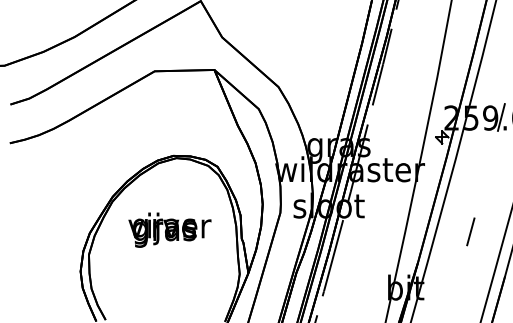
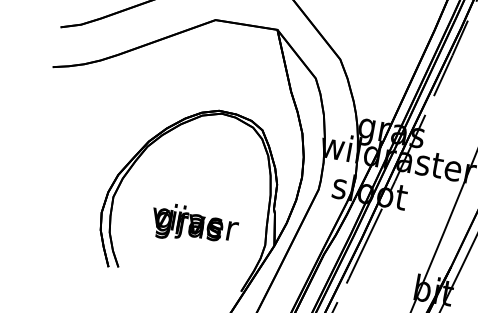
text: (169, 229) -> (194, 225), moved

